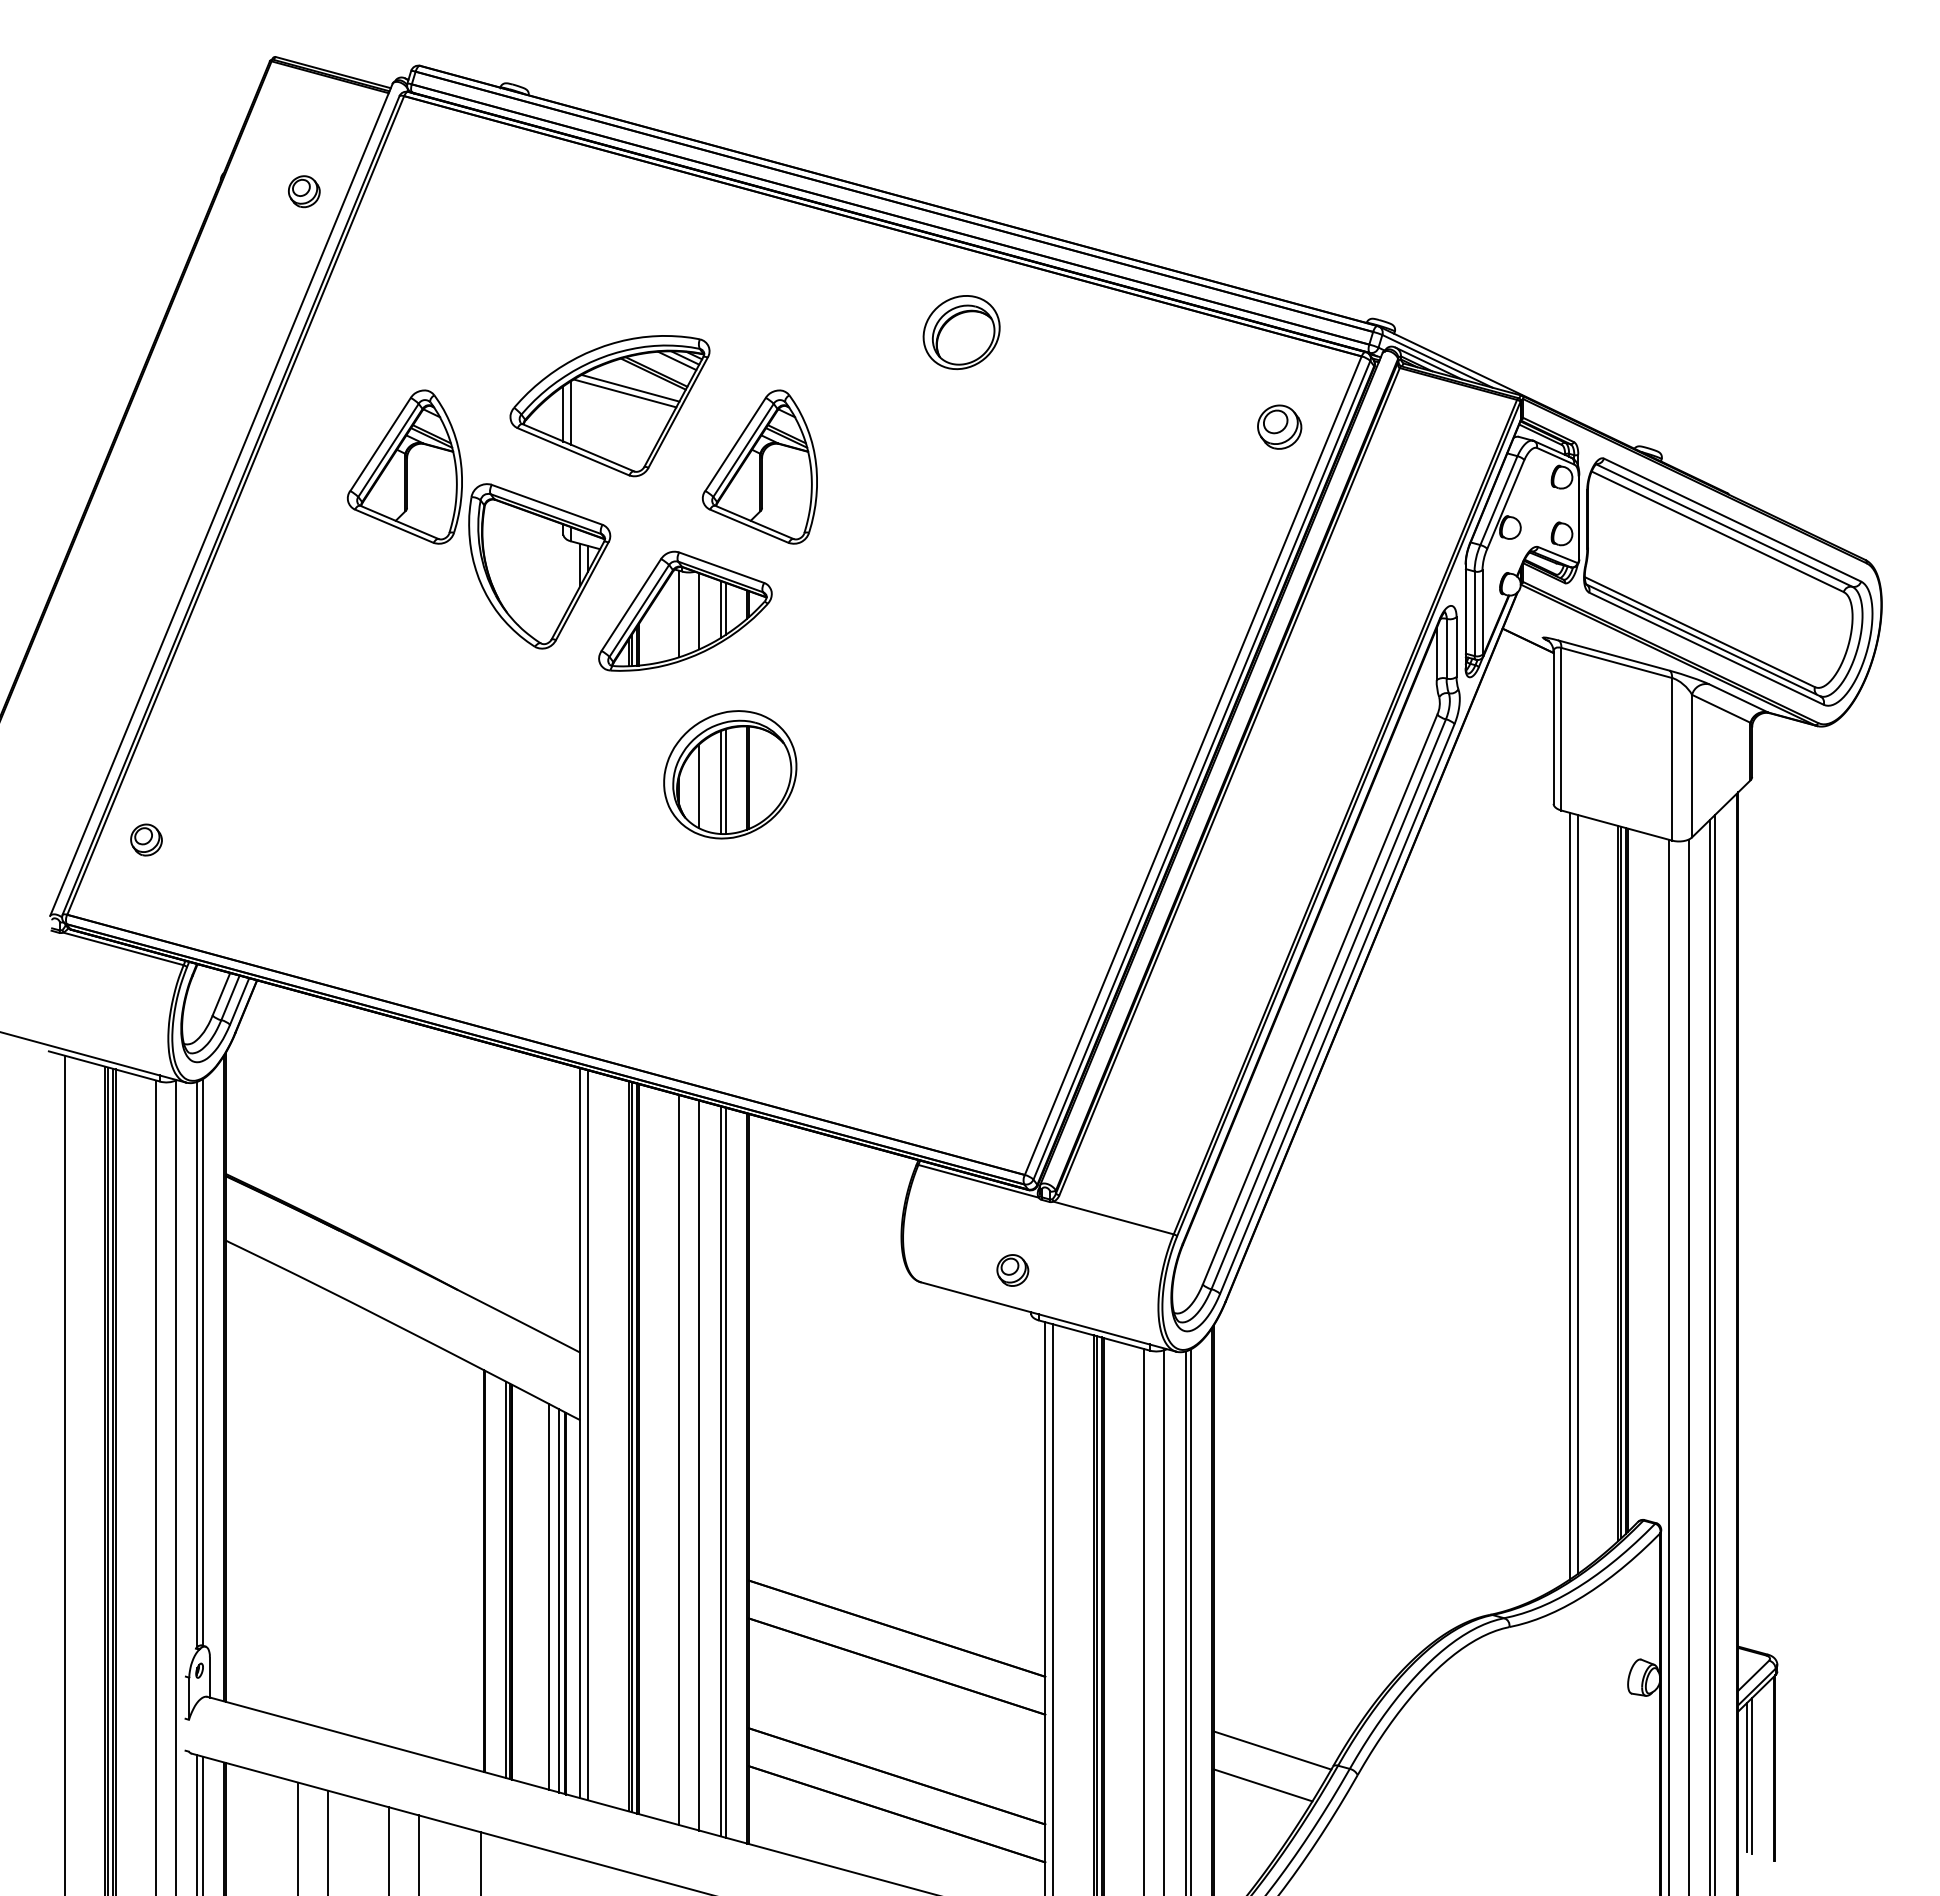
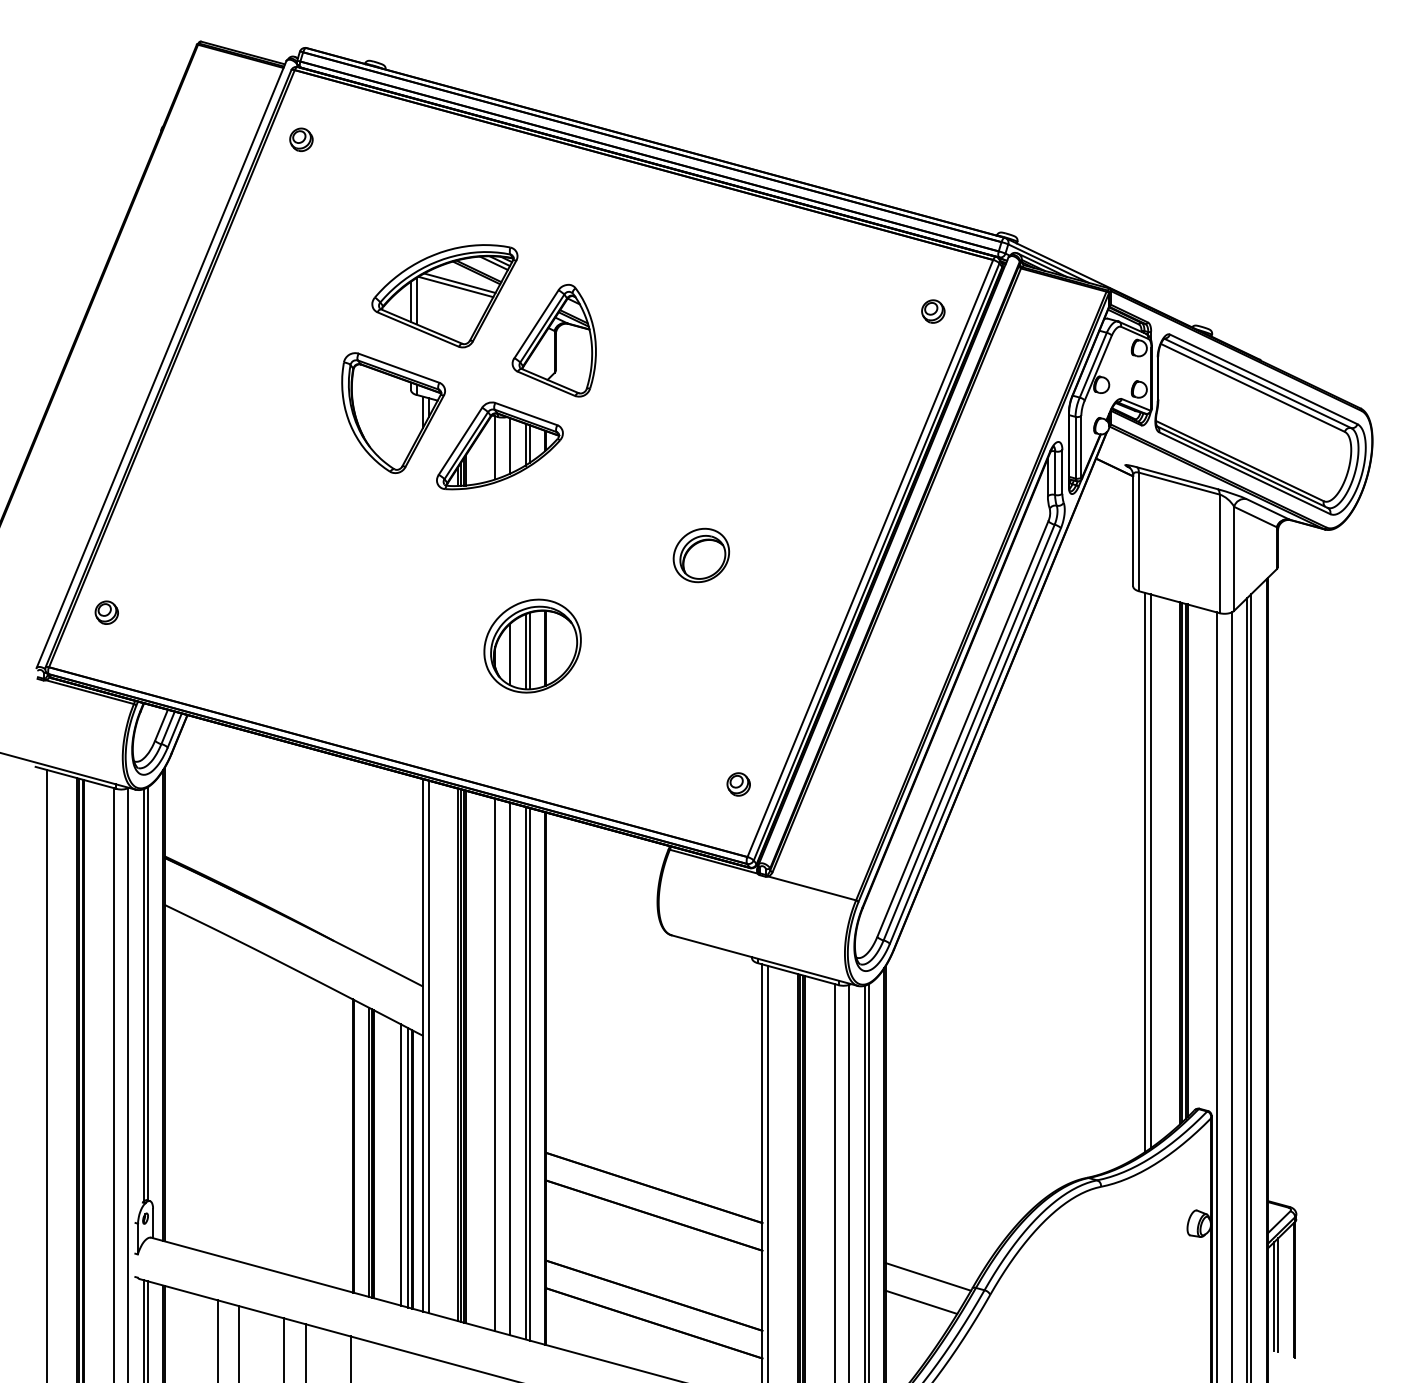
part: (304, 191) -> (301, 139), moved
part: (961, 332) -> (701, 555), moved
part: (1279, 426) -> (933, 311), size x0.71
part: (404, 466) -> (295, 340), removed
part: (730, 774) -> (532, 645), moved
part: (1012, 1270) -> (738, 784), moved

